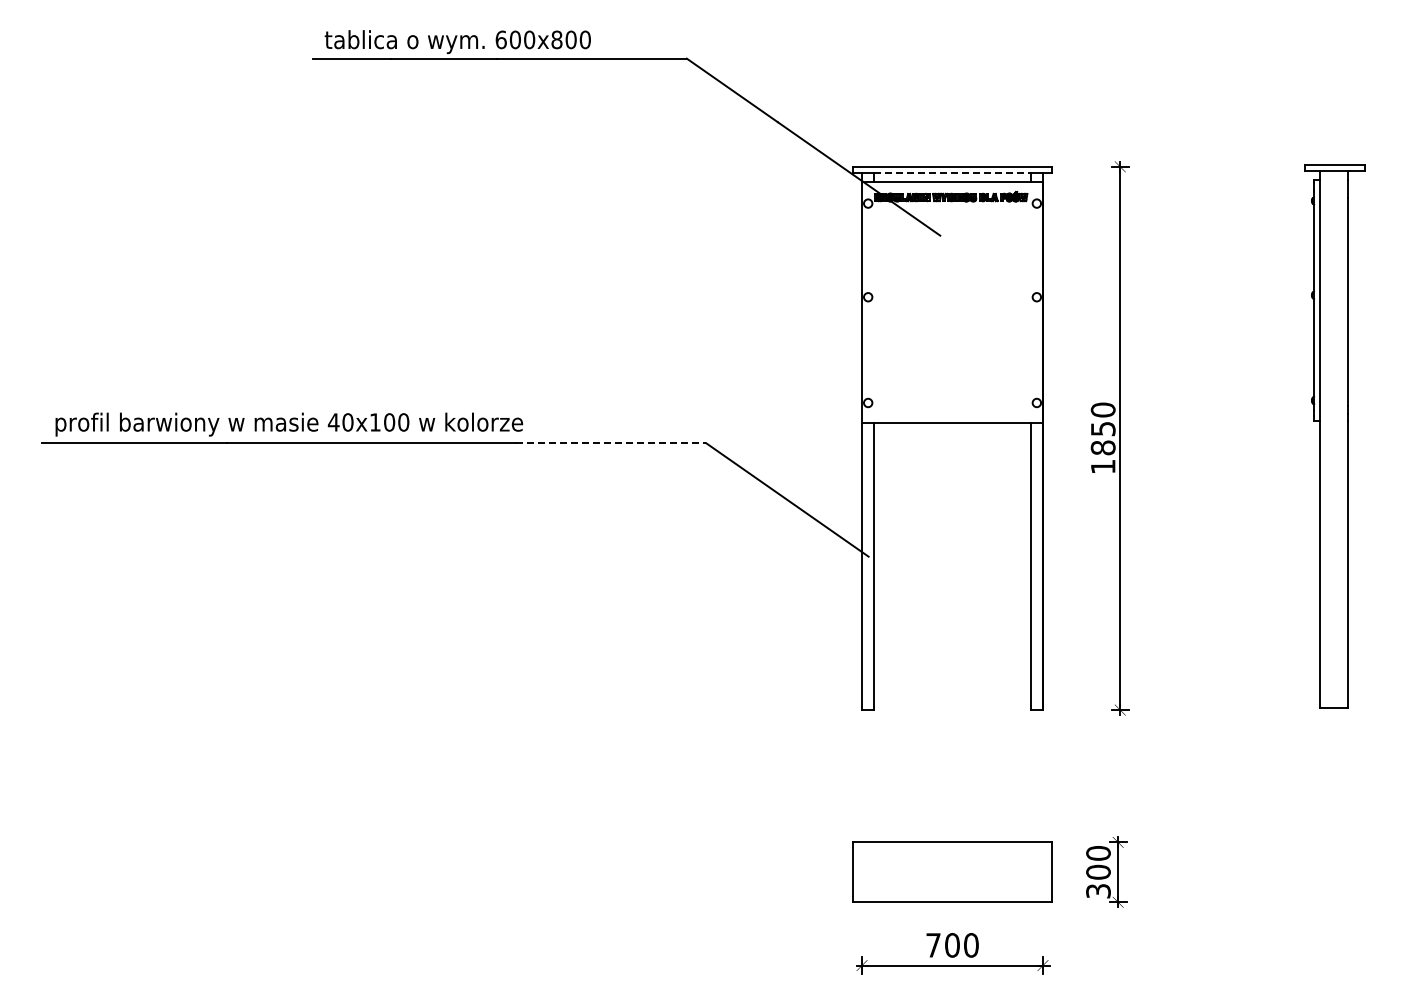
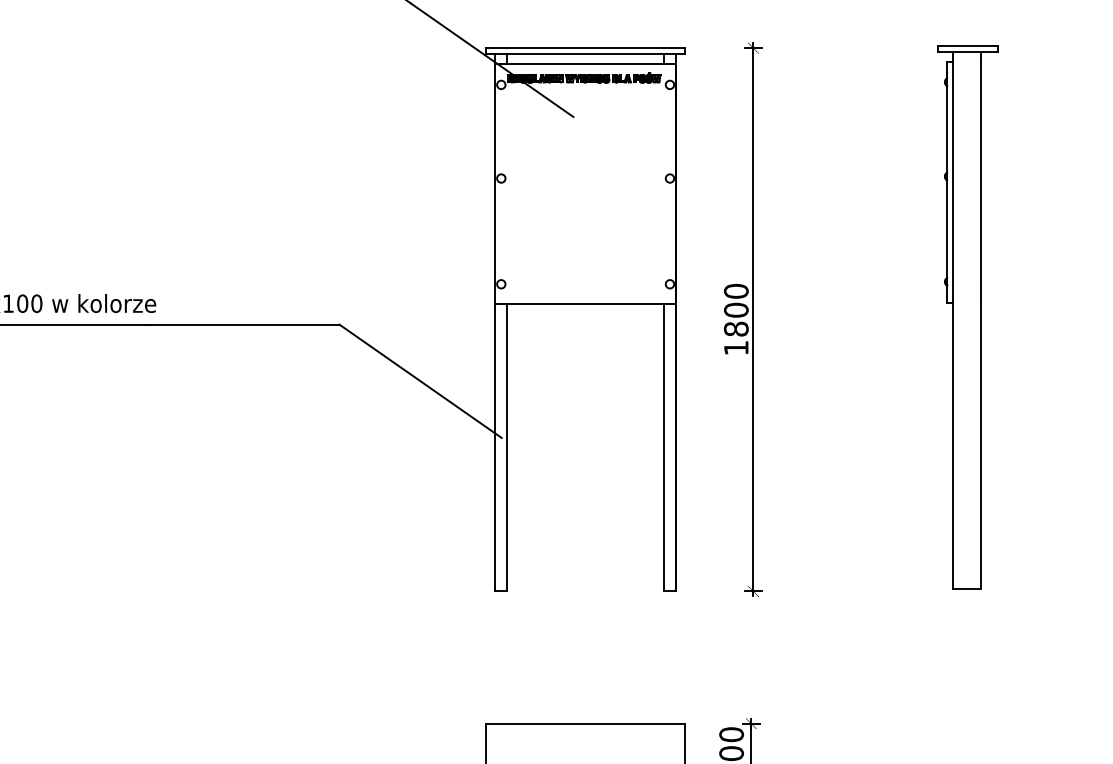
line: (953, 172) -> (586, 53), dashed -> solid
text: (1102, 428) -> (735, 309), 1850 -> 1800
line: (611, 443) -> (244, 324), dashed -> solid

